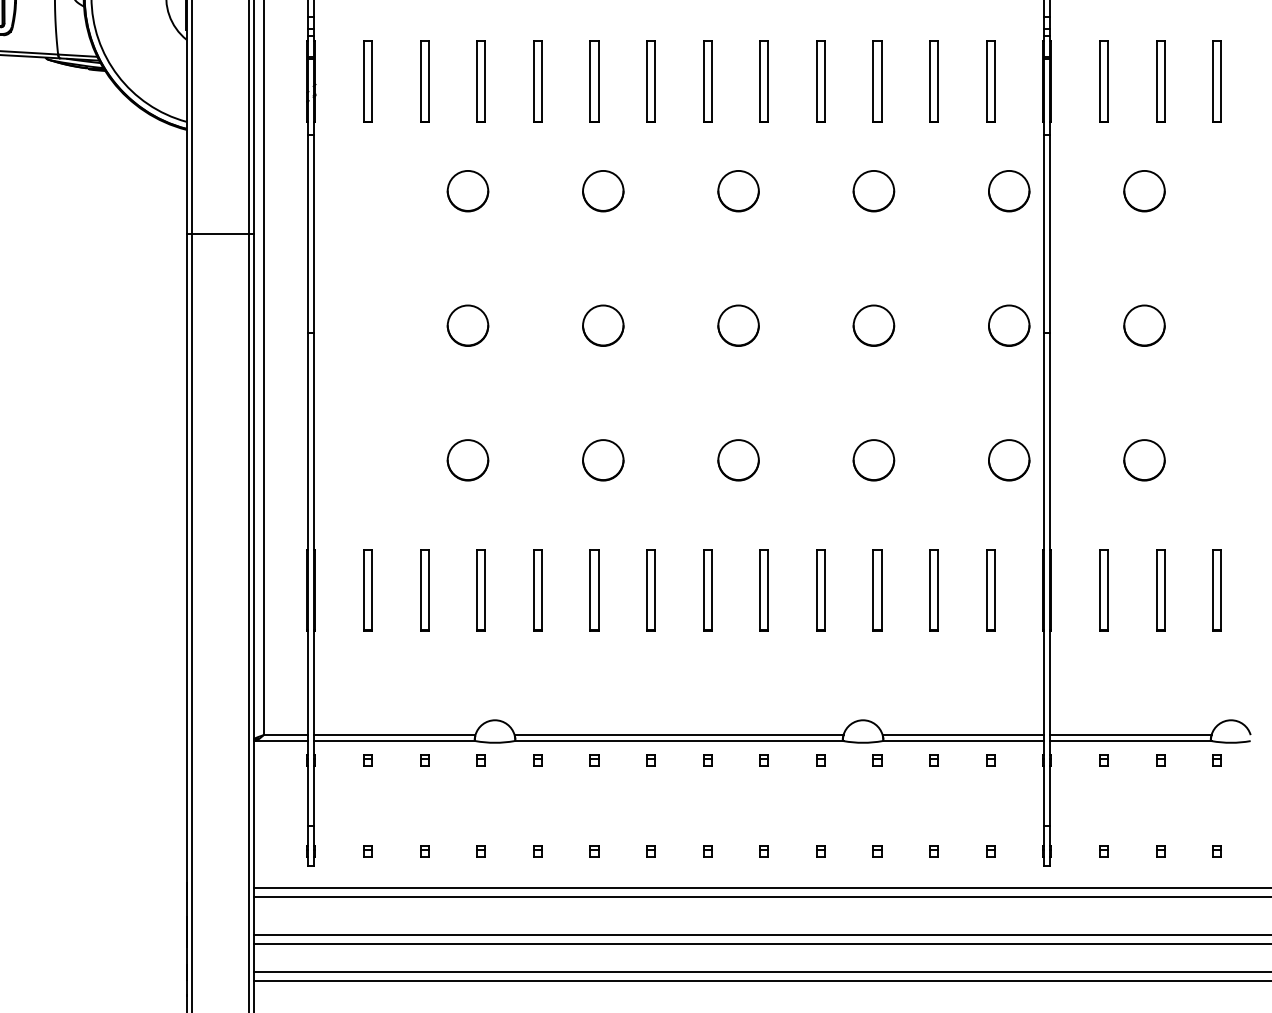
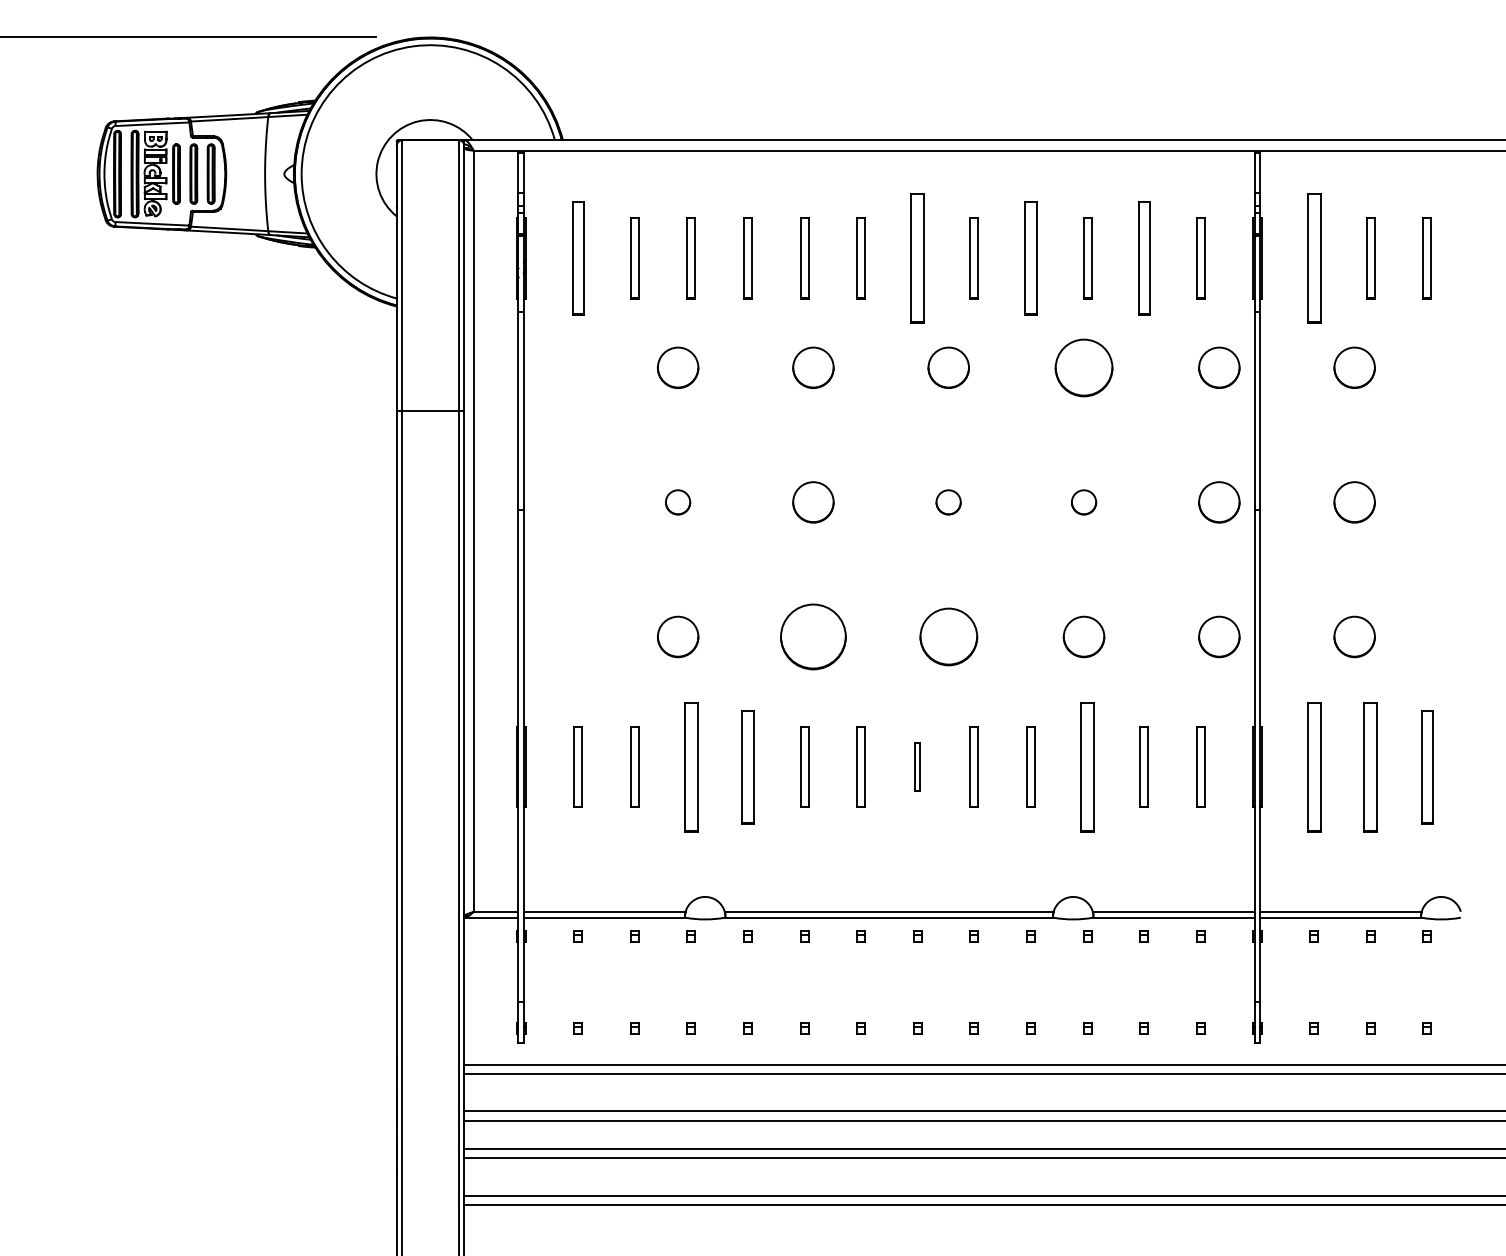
part: (367, 81) -> (577, 258), size x1.4
part: (707, 81) -> (917, 258), size x1.6
part: (820, 81) -> (1030, 258), size x1.4
part: (933, 81) -> (1143, 258), size x1.4
part: (1103, 81) -> (1313, 258), size x1.6
part: (873, 190) -> (1083, 367), size x1.4
part: (467, 325) -> (677, 502), size x0.6
circle: (738, 325) -> (948, 502), size x0.6
part: (873, 325) -> (1083, 502), size x0.6
part: (603, 459) -> (813, 636), size x1.6
part: (738, 459) -> (948, 636), size x1.4
part: (480, 589) -> (690, 766), size x1.6
part: (537, 589) -> (747, 766), size x1.4
part: (707, 589) -> (917, 766), size x0.6
part: (877, 589) -> (1087, 766), size x1.6
part: (1103, 589) -> (1313, 766), size x1.6
part: (1160, 589) -> (1370, 766), size x1.6
part: (1216, 589) -> (1426, 766), size x1.4

